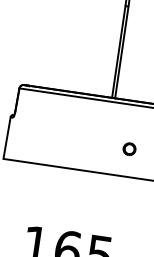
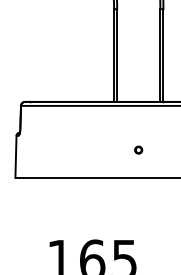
part: (129, 148) -> (138, 149), size x0.6

